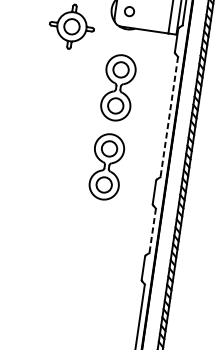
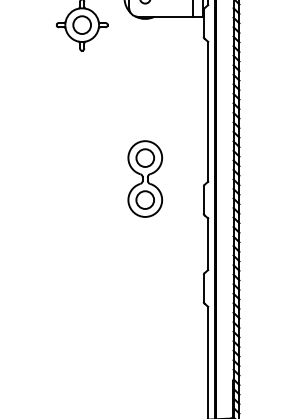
part: (117, 87) -> (144, 86), removed
line: (169, 116) -> (208, 111), dashed -> solid
line: (152, 231) -> (208, 244), dashed -> solid

